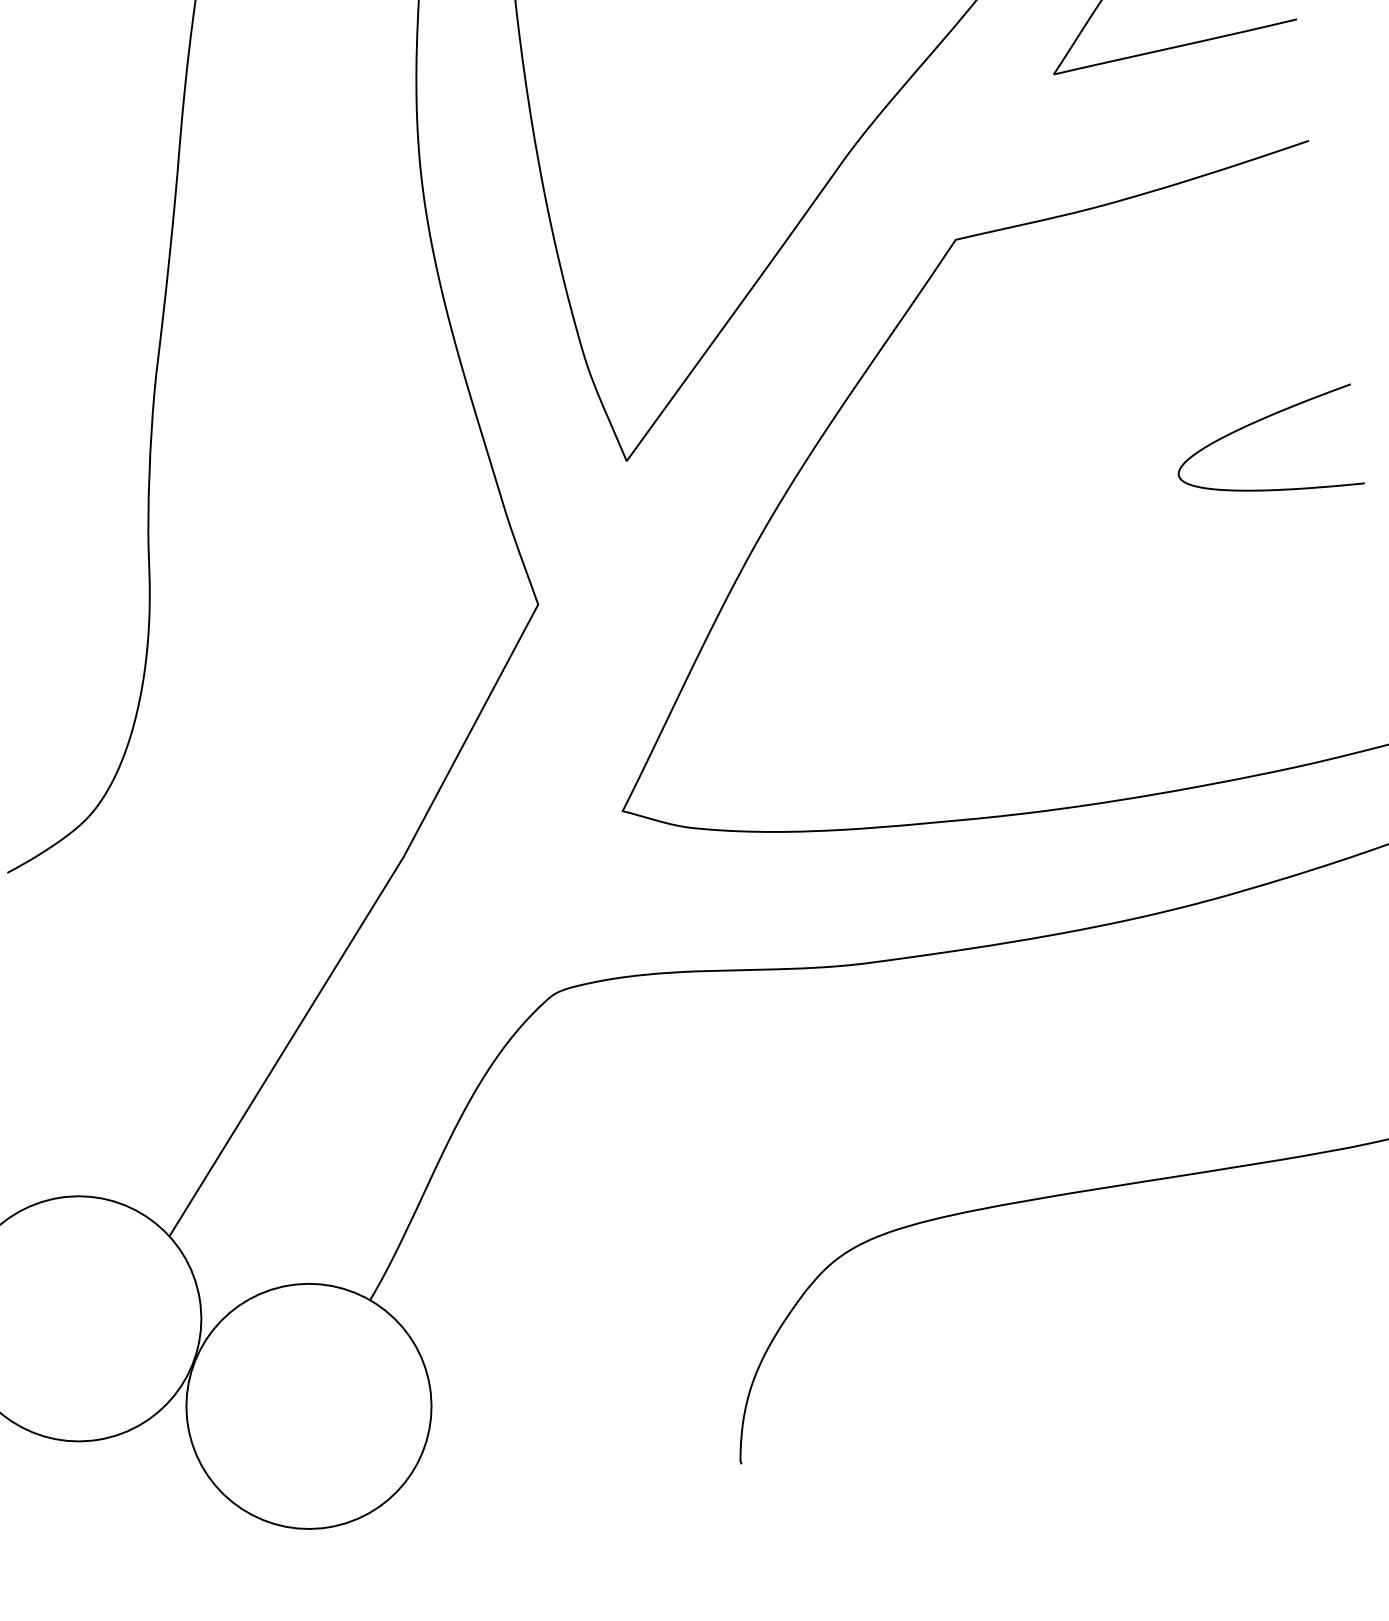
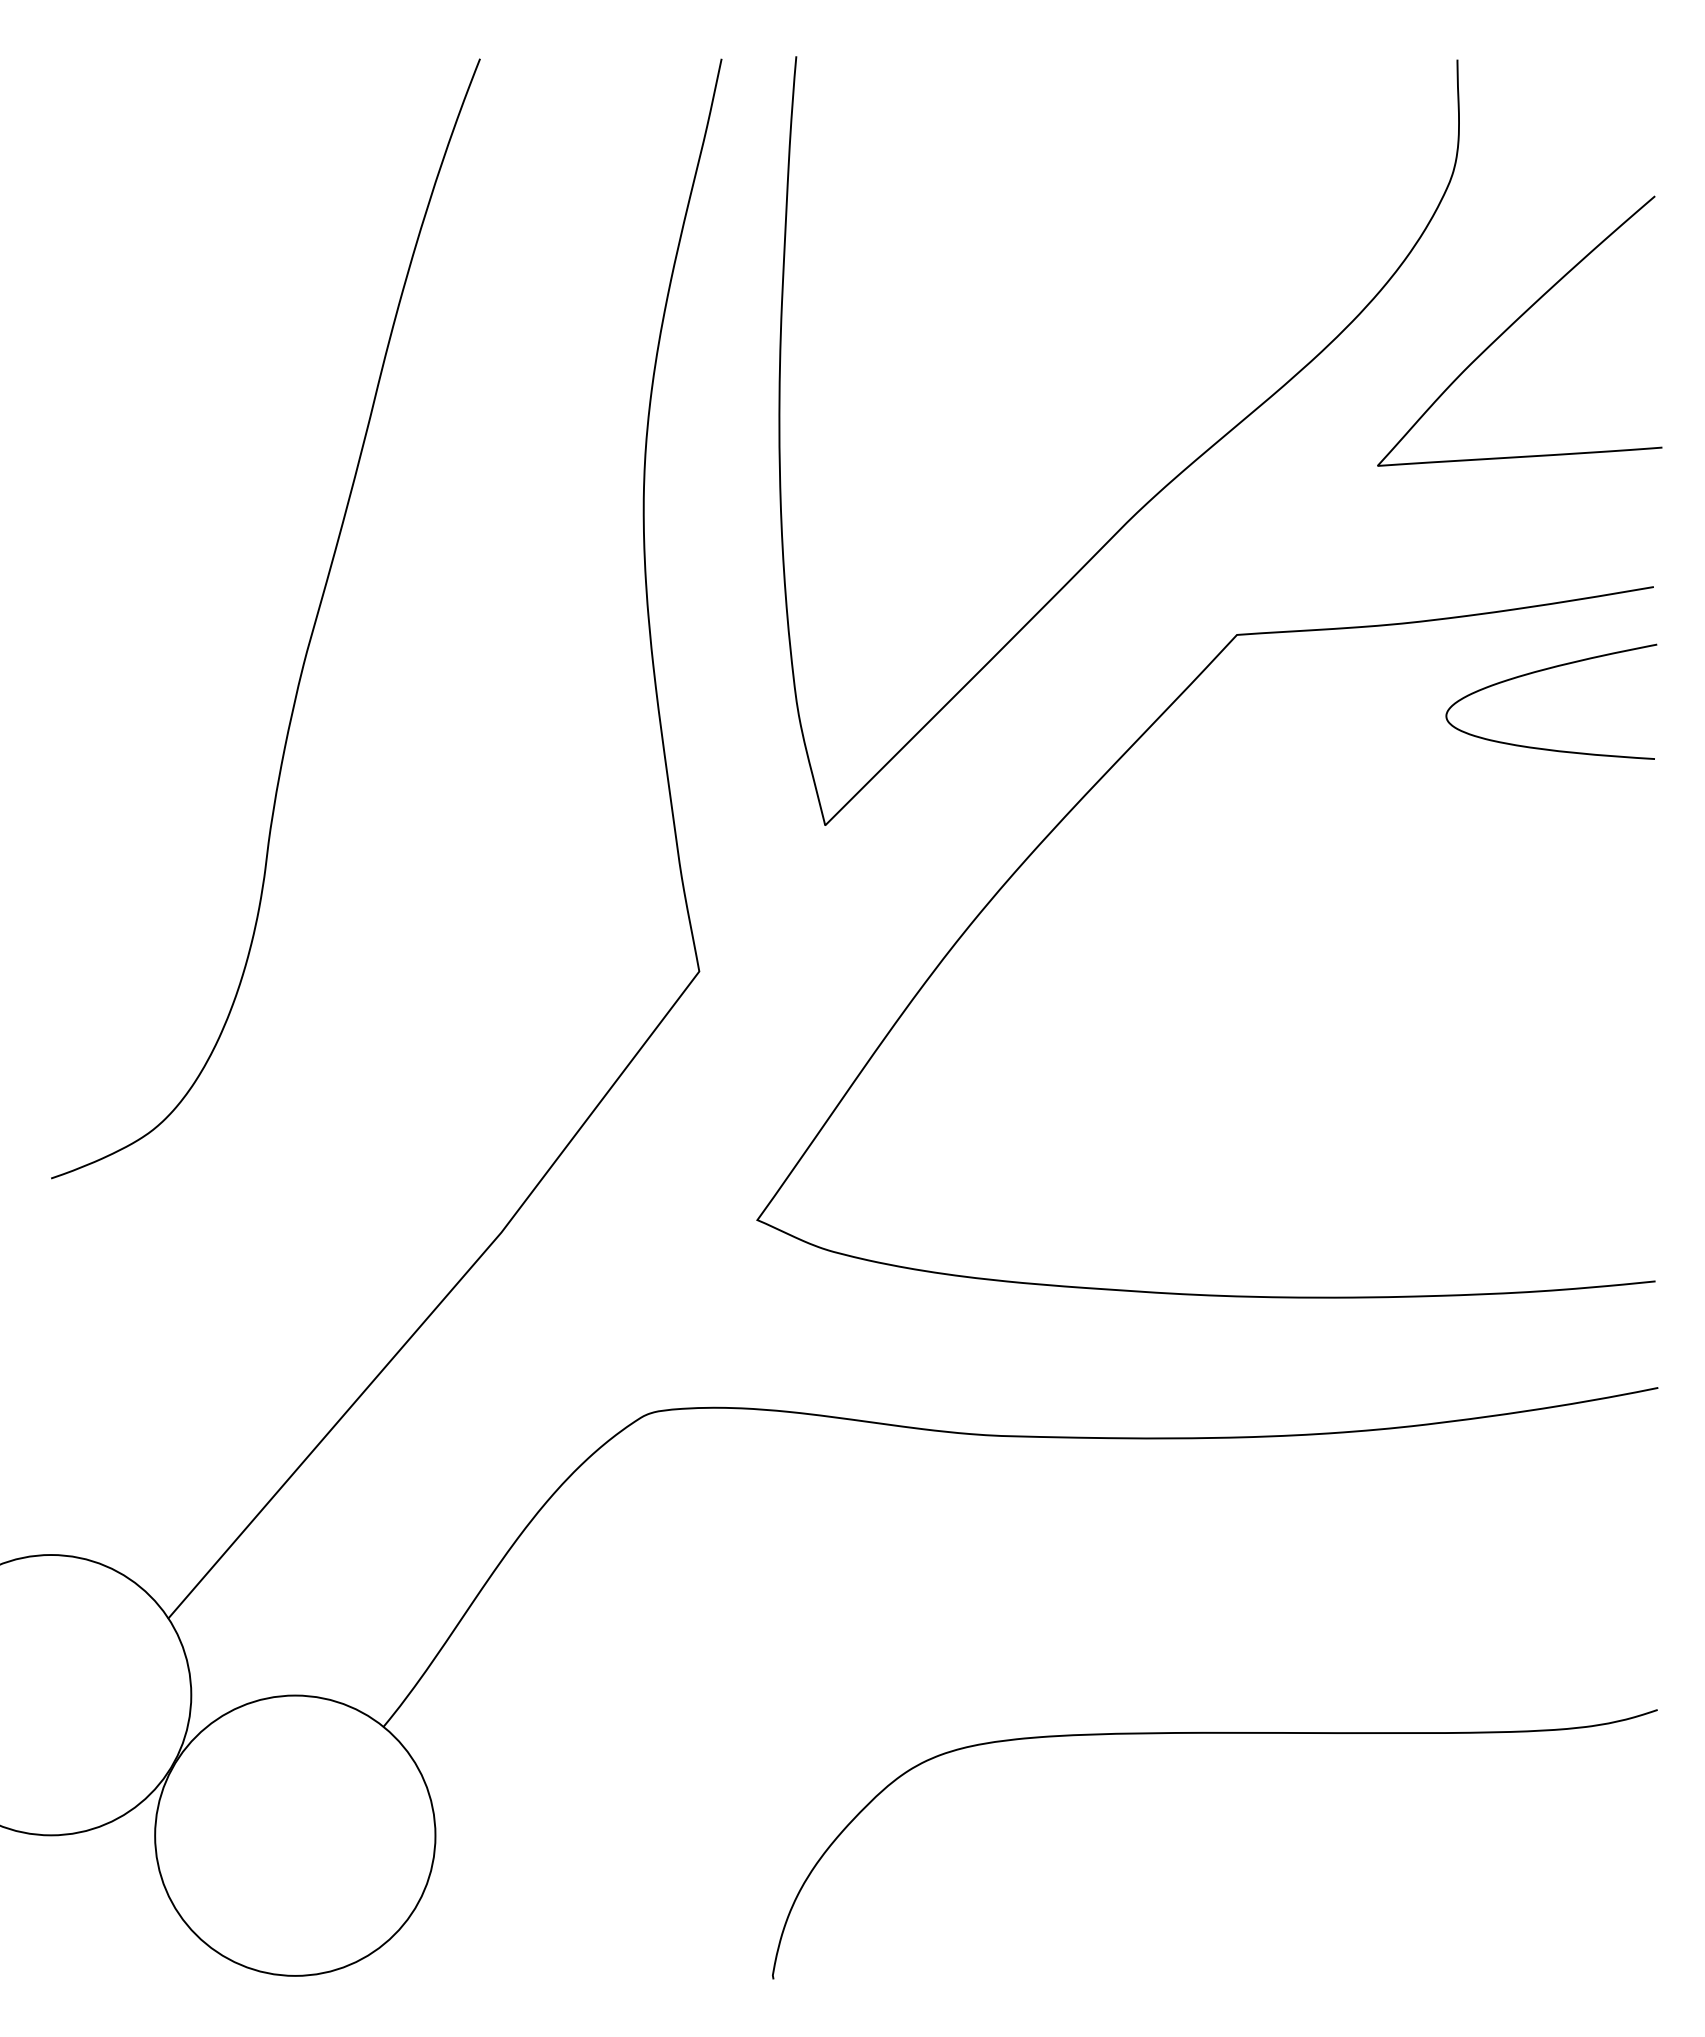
curve: (1258, 422) -> (1545, 670), moved

